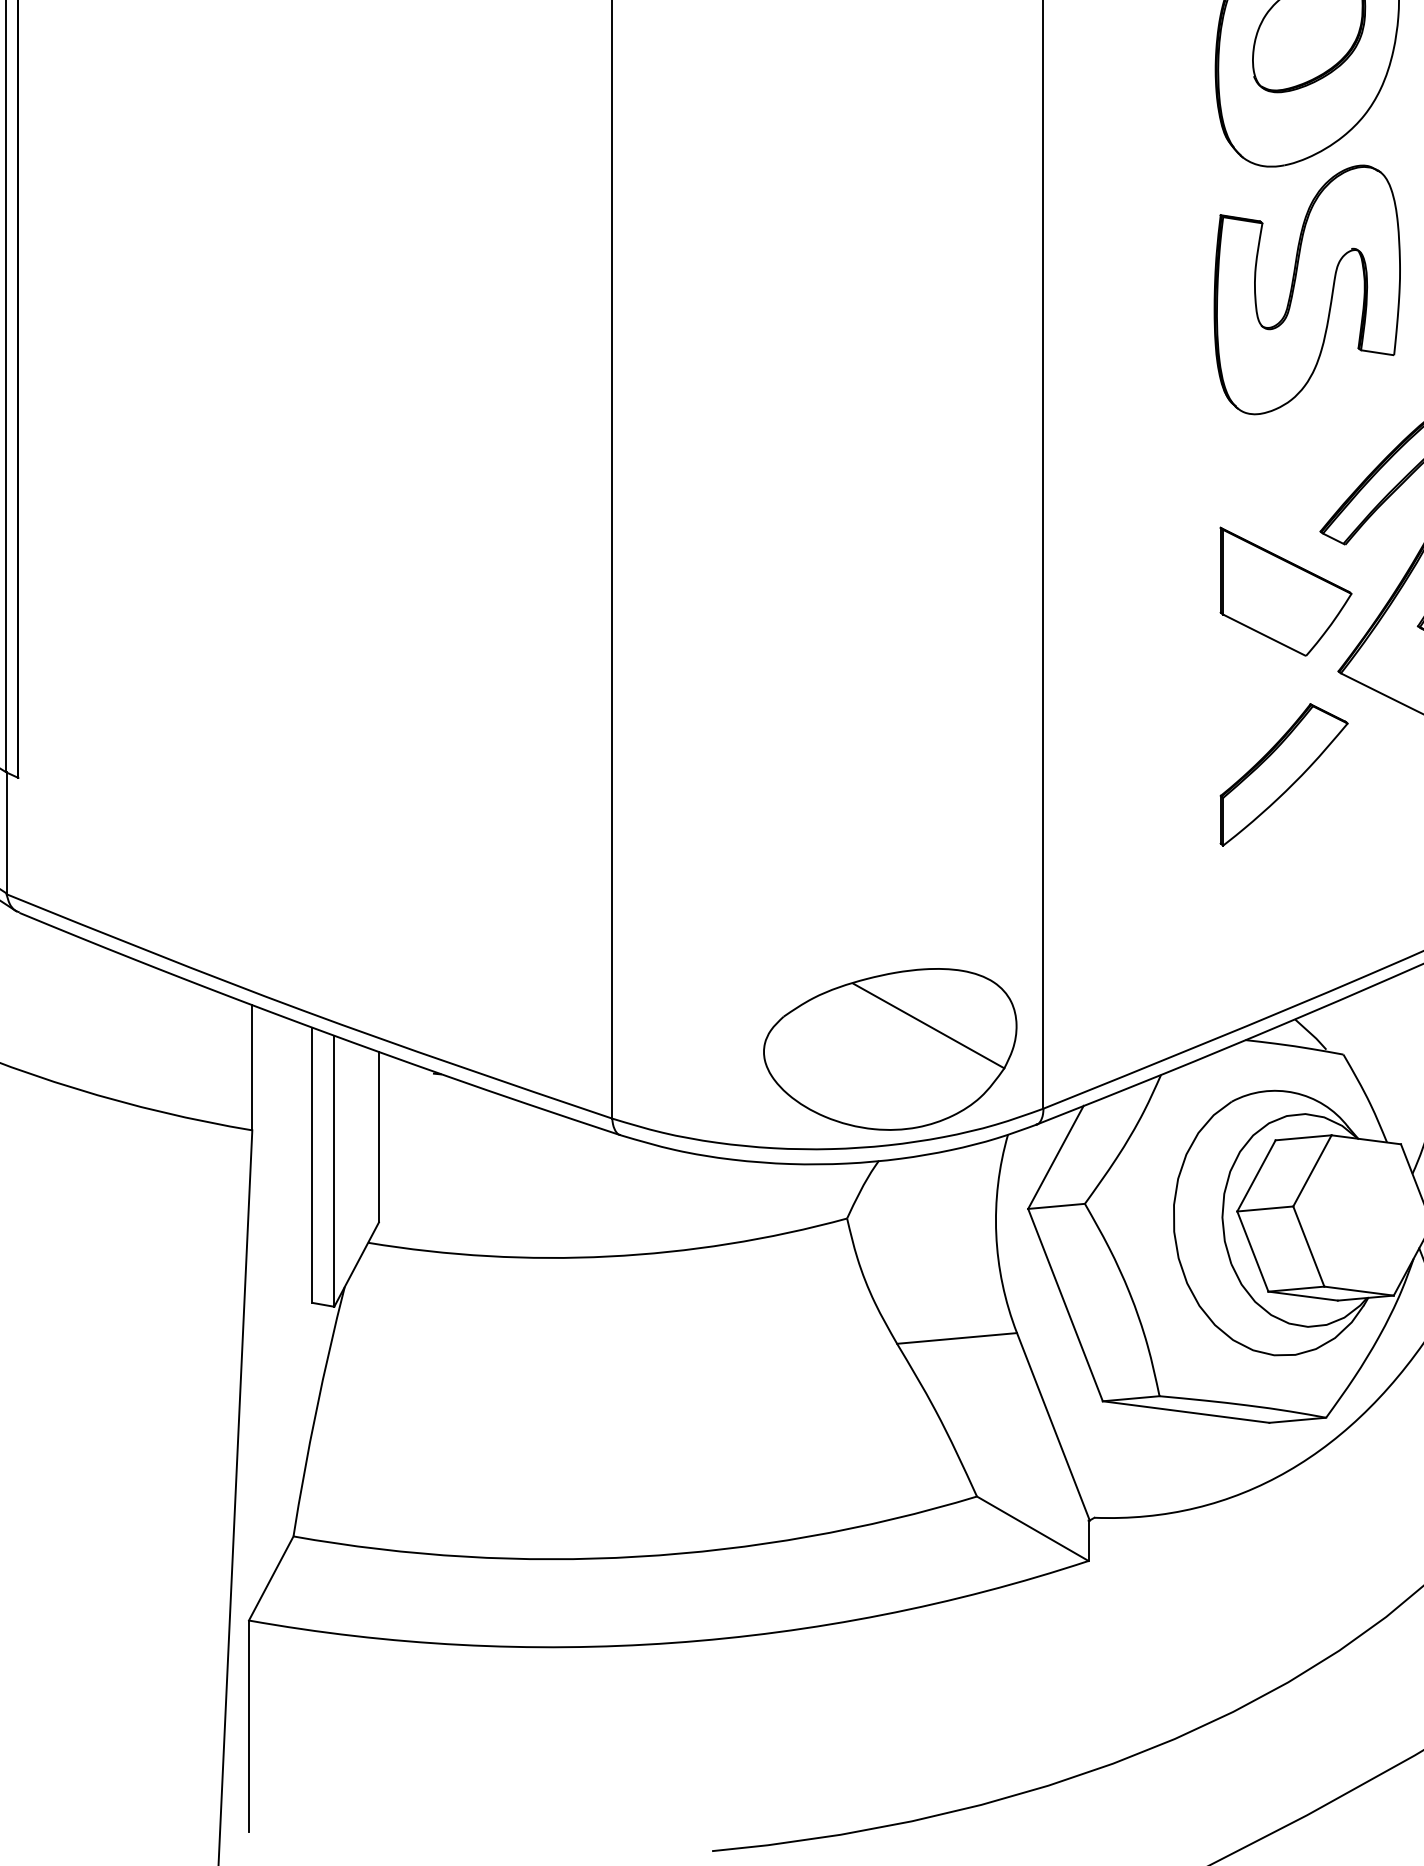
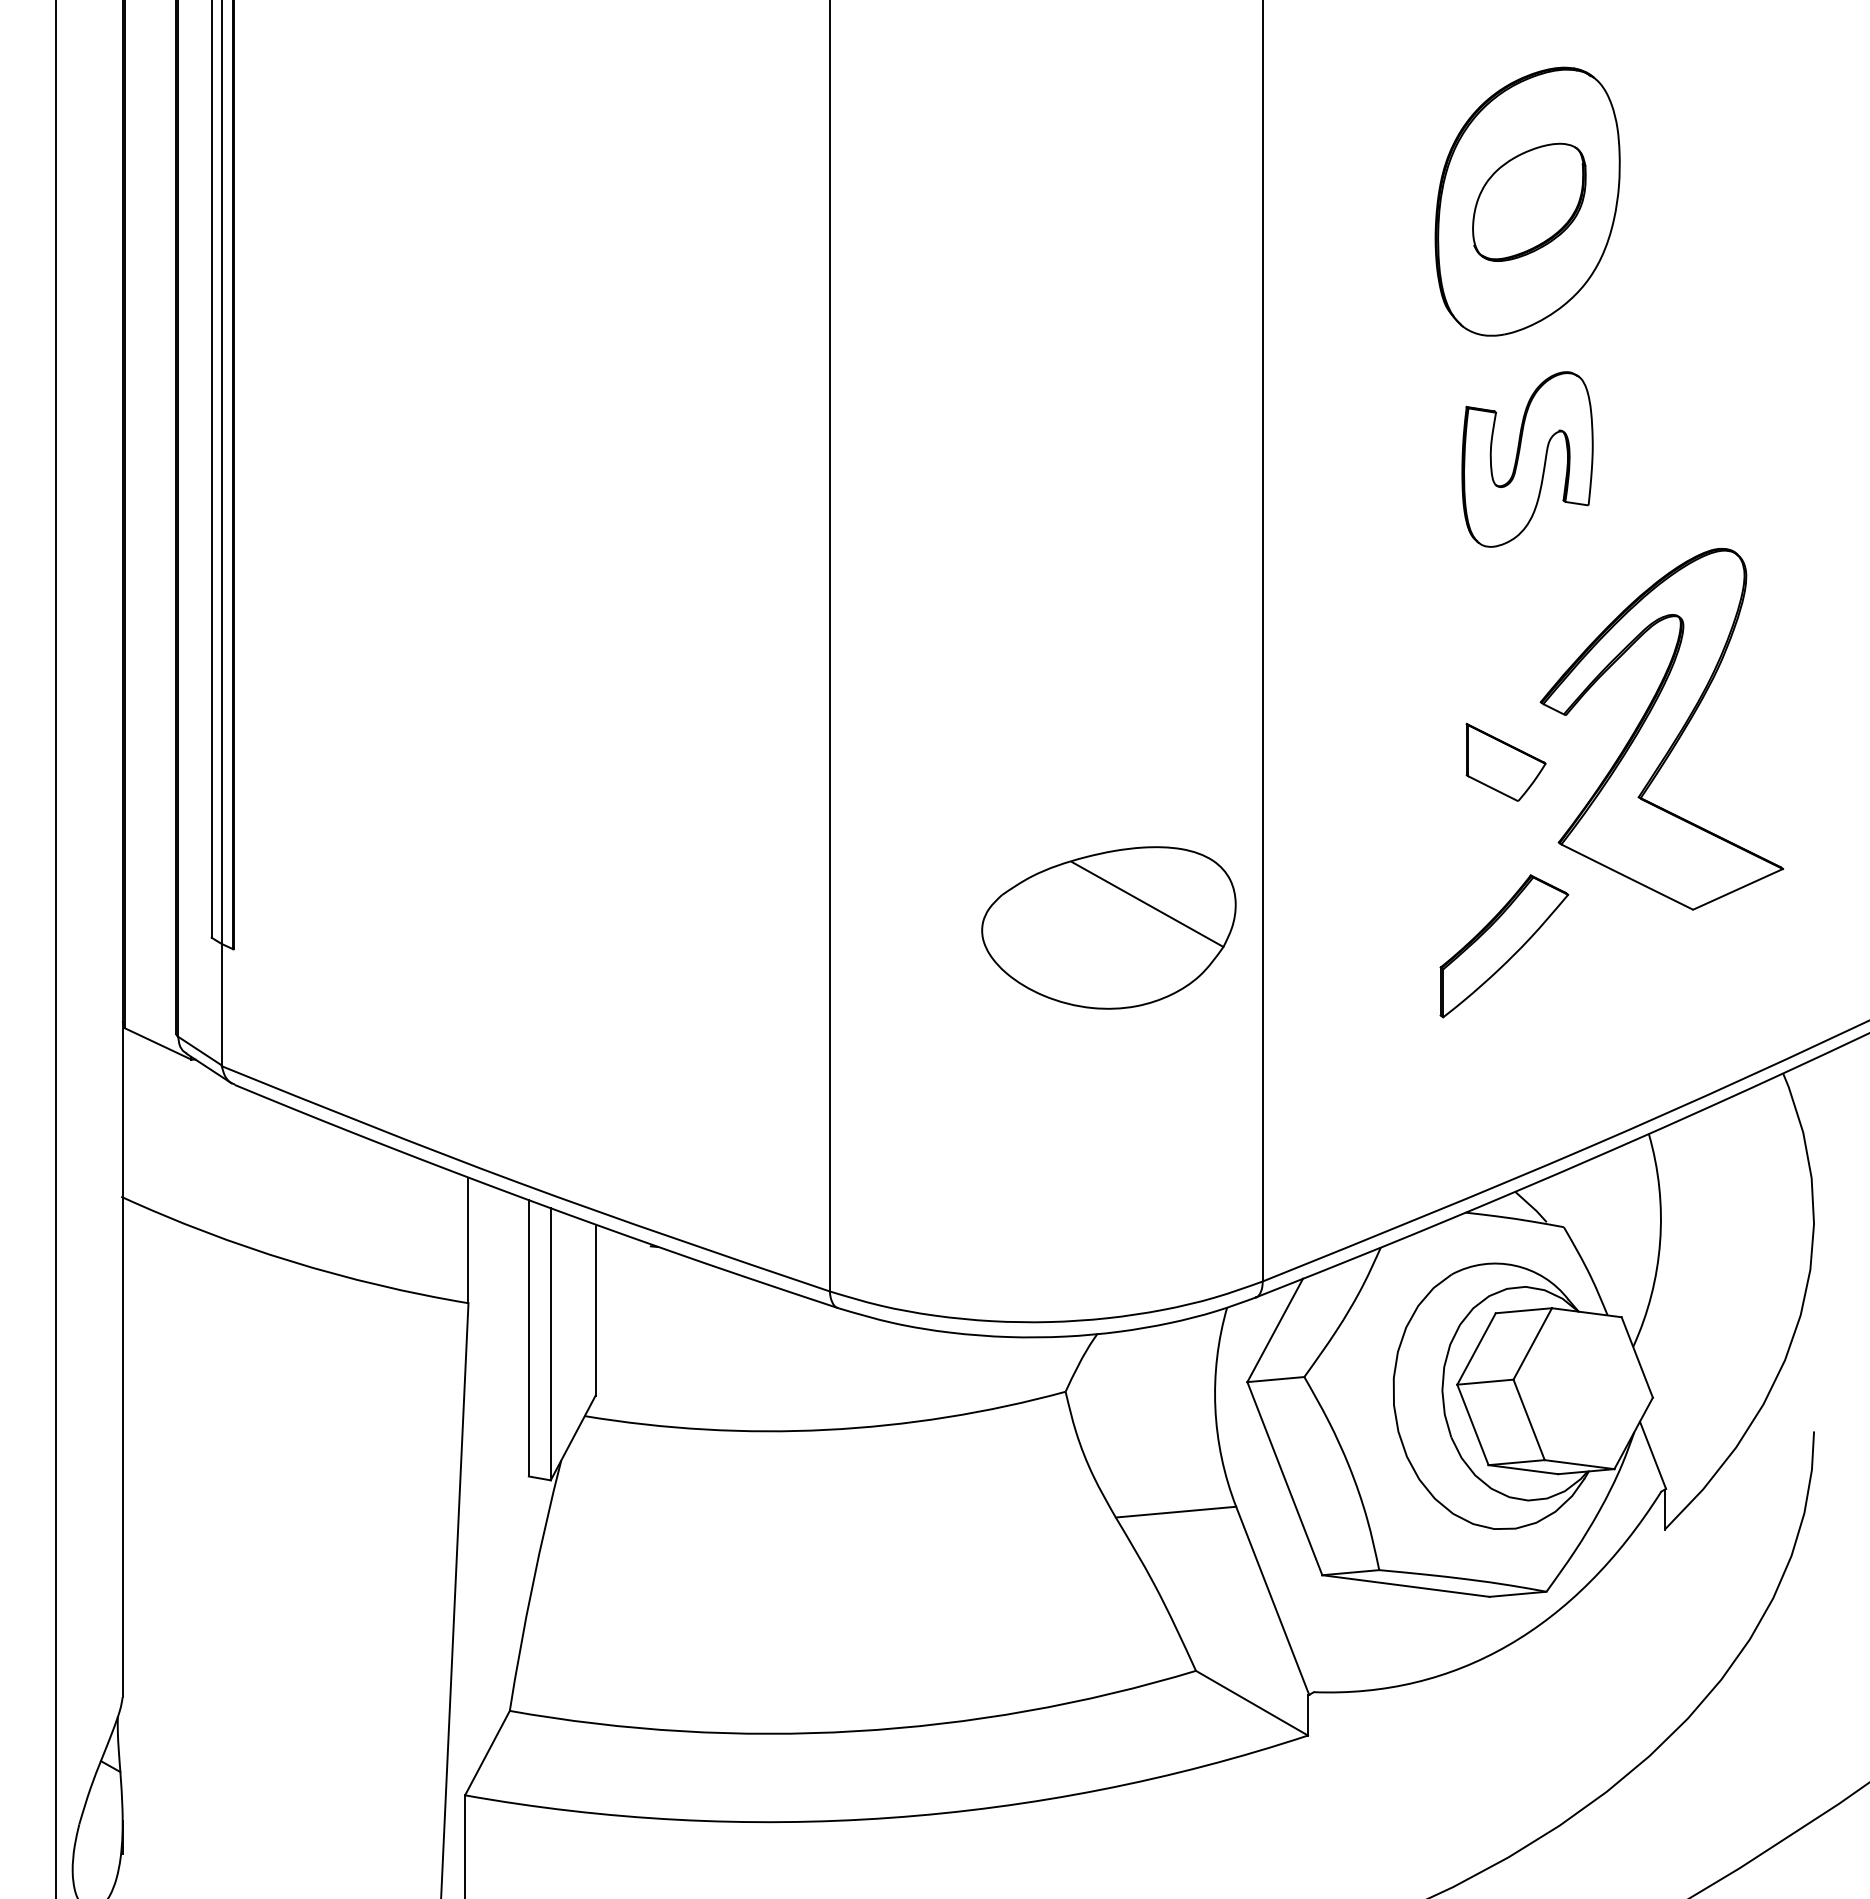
part: (1307, 289) -> (1527, 459), size x0.7
part: (1285, 591) -> (1505, 762), size x0.6
part: (889, 1048) -> (1108, 927), moved

